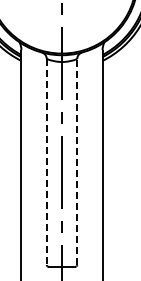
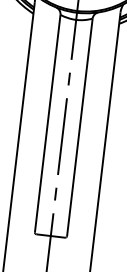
line: (46, 162) -> (47, 124), dashed -> solid
line: (77, 162) -> (80, 127), dashed -> solid

